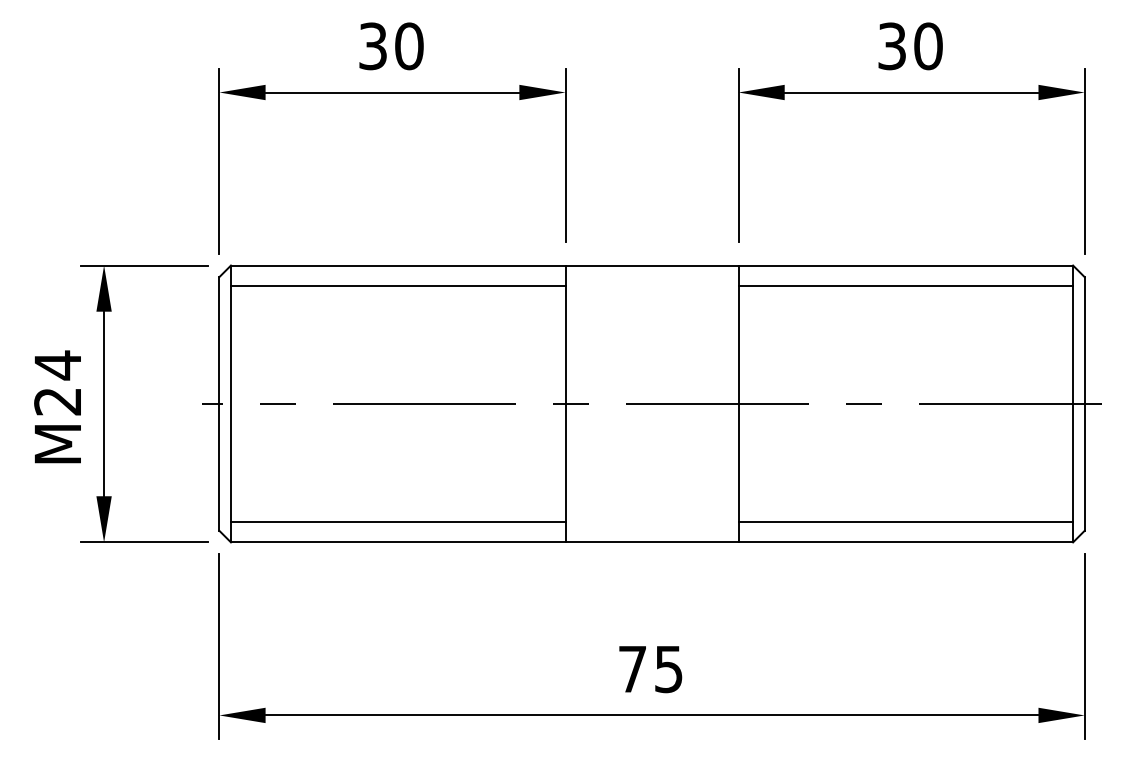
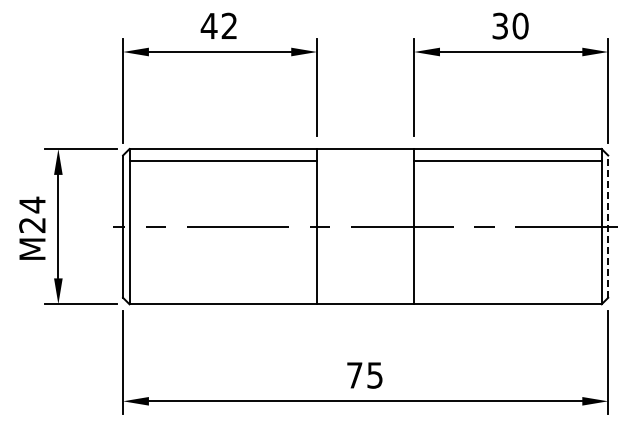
text: (389, 45) -> (218, 25), 30 -> 42
line: (1085, 403) -> (608, 226), solid -> dashed
line: (398, 521) -> (223, 292), removed
line: (905, 521) -> (507, 292), removed

